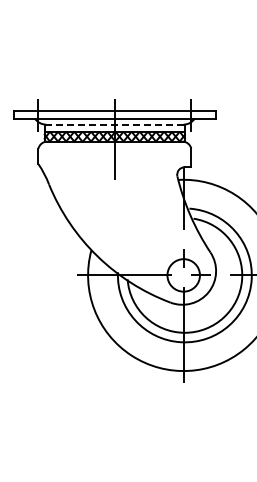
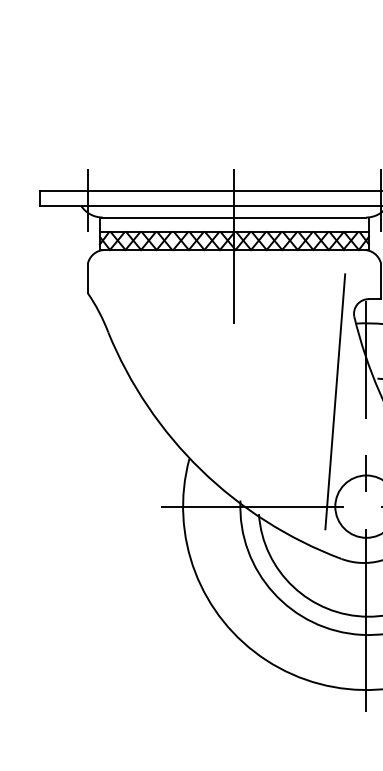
line: (114, 124) -> (233, 217), dashed -> solid
line: (167, 220) -> (335, 401), added

